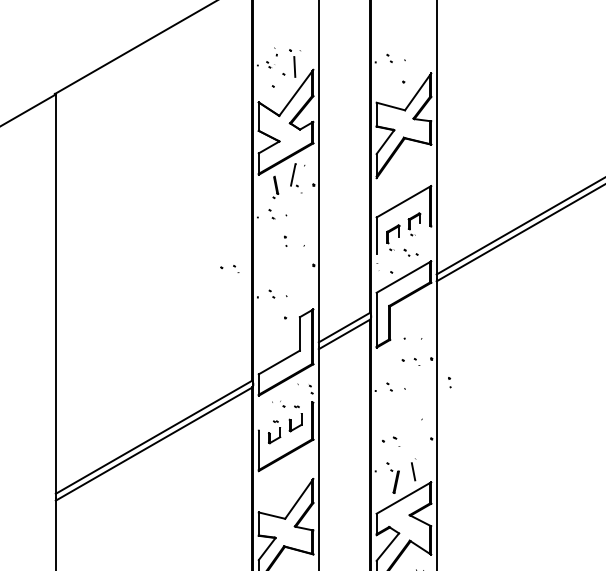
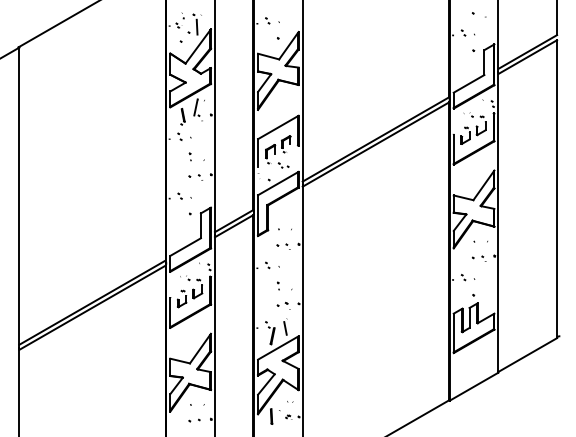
part: (229, 268) -> (195, 177), moved
part: (449, 381) -> (278, 285), moved
part: (390, 440) -> (283, 305), moved

